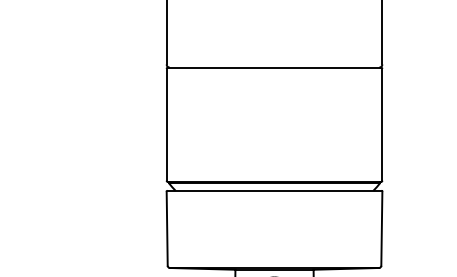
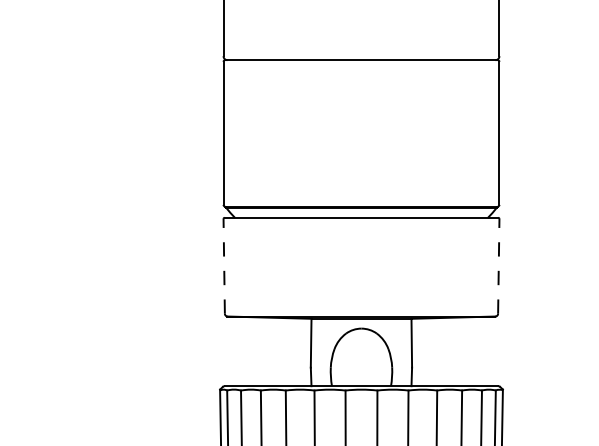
line: (167, 228) -> (224, 265), solid -> dashed
line: (381, 228) -> (498, 265), solid -> dashed

